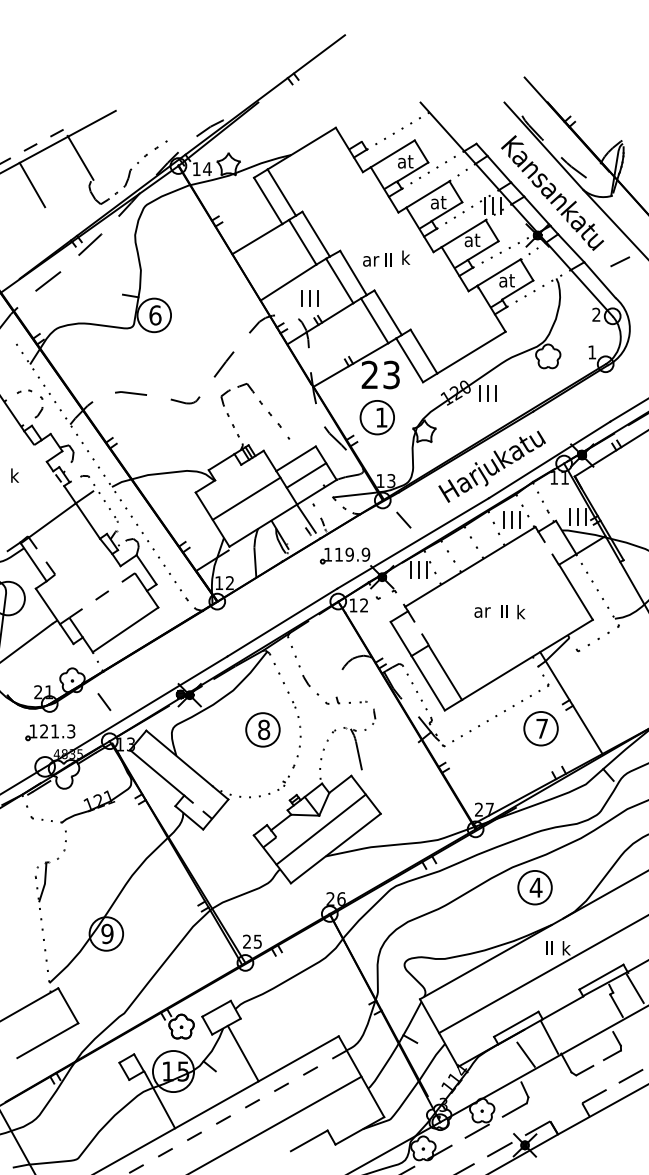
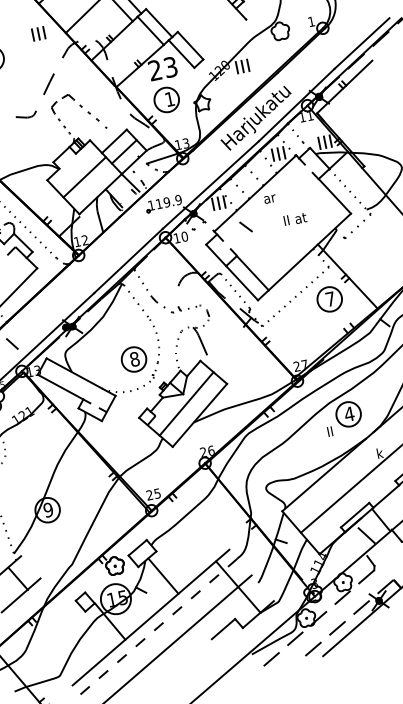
part: (309, 298) -> (38, 34), moved
line: (471, 352) -> (224, 39), removed
line: (403, 519) -> (245, 226), moved
text: (364, 605) -> (184, 236), 12 -> 10
text: (524, 611) -> (300, 217), k -> at
text: (482, 612) -> (270, 199), moved
part: (262, 729) -> (133, 359), moved
text: (549, 947) -> (330, 431), moved
line: (68, 1005) -> (18, 578), moved
line: (361, 1076) -> (238, 586), moved

